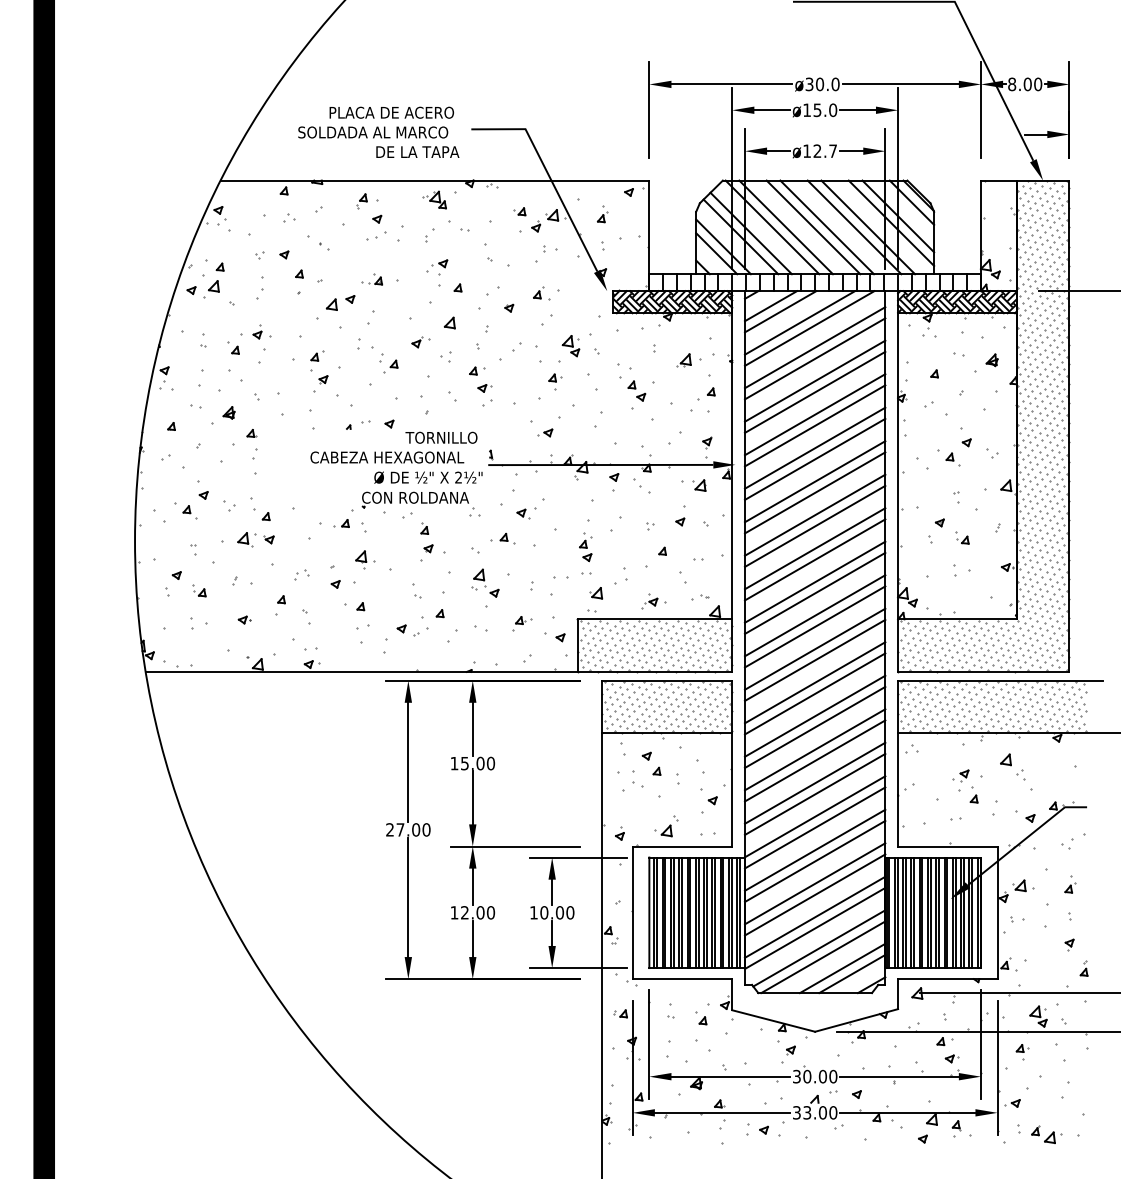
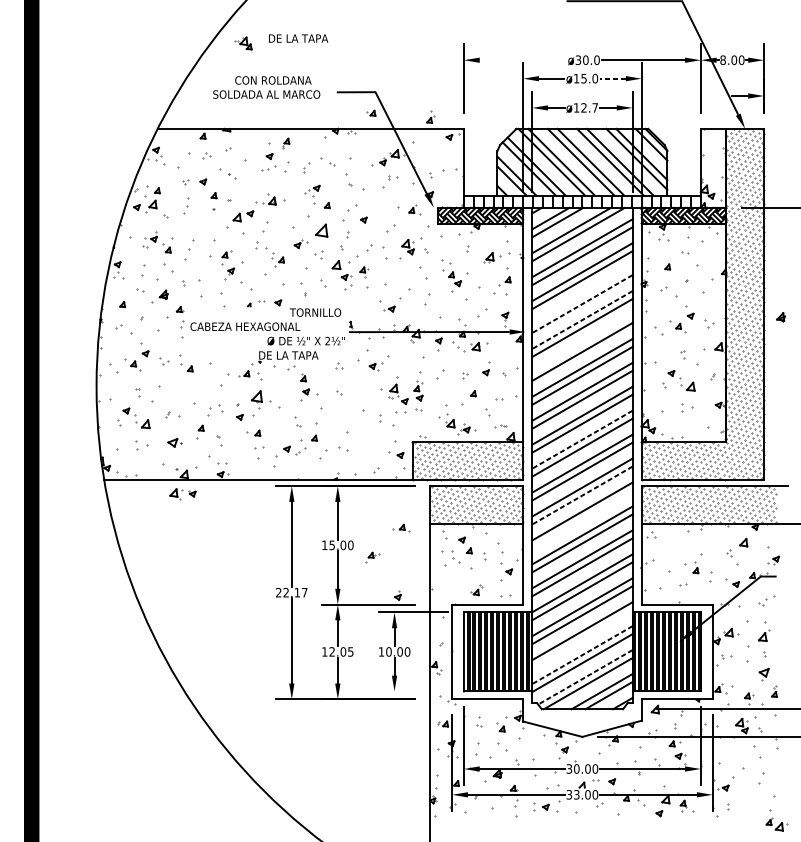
line: (731, 84) -> (522, 60), removed
line: (858, 110) -> (613, 78), solid -> dashed
text: (391, 112) -> (279, 80), PLACA DE ACERO -> CON ROLDANA
text: (417, 151) -> (298, 38), moved
part: (434, 199) -> (243, 43), moved
part: (361, 201) -> (285, 143), moved
part: (519, 211) -> (371, 113), moved
part: (602, 214) -> (430, 117), moved
part: (372, 279) -> (266, 199), size x1.4
part: (541, 293) -> (414, 209), moved
part: (449, 322) -> (321, 230), size x1.6
part: (257, 331) -> (154, 236), moved
part: (991, 360) -> (780, 317), moved
part: (477, 370) -> (341, 264), size x1.6
part: (555, 381) -> (364, 272), moved
line: (814, 414) -> (581, 295), removed
line: (814, 426) -> (581, 304), solid -> dashed
line: (814, 448) -> (581, 320), solid -> dashed
text: (387, 457) -> (245, 326), moved
line: (814, 481) -> (581, 343), removed
part: (699, 485) -> (475, 346), moved
text: (415, 497) -> (296, 355), CON ROLDANA -> DE LA TAPA
part: (962, 537) -> (687, 383), size x1.6
part: (502, 538) -> (401, 528), moved
part: (255, 539) -> (182, 493), moved
part: (365, 559) -> (261, 399), size x1.4
part: (301, 574) -> (215, 410), size x1.6
part: (485, 582) -> (398, 393), moved
part: (199, 590) -> (142, 421), size x1.6
part: (596, 593) -> (450, 423), moved
line: (814, 615) -> (581, 439), solid -> dashed
part: (244, 619) -> (174, 442), size x1.6
part: (522, 623) -> (373, 557), moved
line: (814, 694) -> (581, 496), solid -> dashed
line: (814, 726) -> (581, 518), removed
part: (1005, 759) -> (743, 542), moved
part: (960, 775) -> (773, 560), moved
part: (666, 826) -> (476, 590), size x0.7
text: (413, 829) -> (295, 592), 27.00 -> 22.17
part: (619, 833) -> (397, 595), moved
part: (1070, 884) -> (764, 631), size x1.6
line: (814, 894) -> (581, 638), removed
text: (490, 912) -> (350, 651), 12.00 -> 12.05
line: (814, 917) -> (581, 655), solid -> dashed
part: (1069, 944) -> (764, 674), size x1.6
line: (818, 948) -> (584, 677), solid -> dashed
line: (578, 968) -> (413, 691), removed
part: (1022, 1052) -> (749, 698), moved
part: (1046, 1134) -> (776, 824), moved

